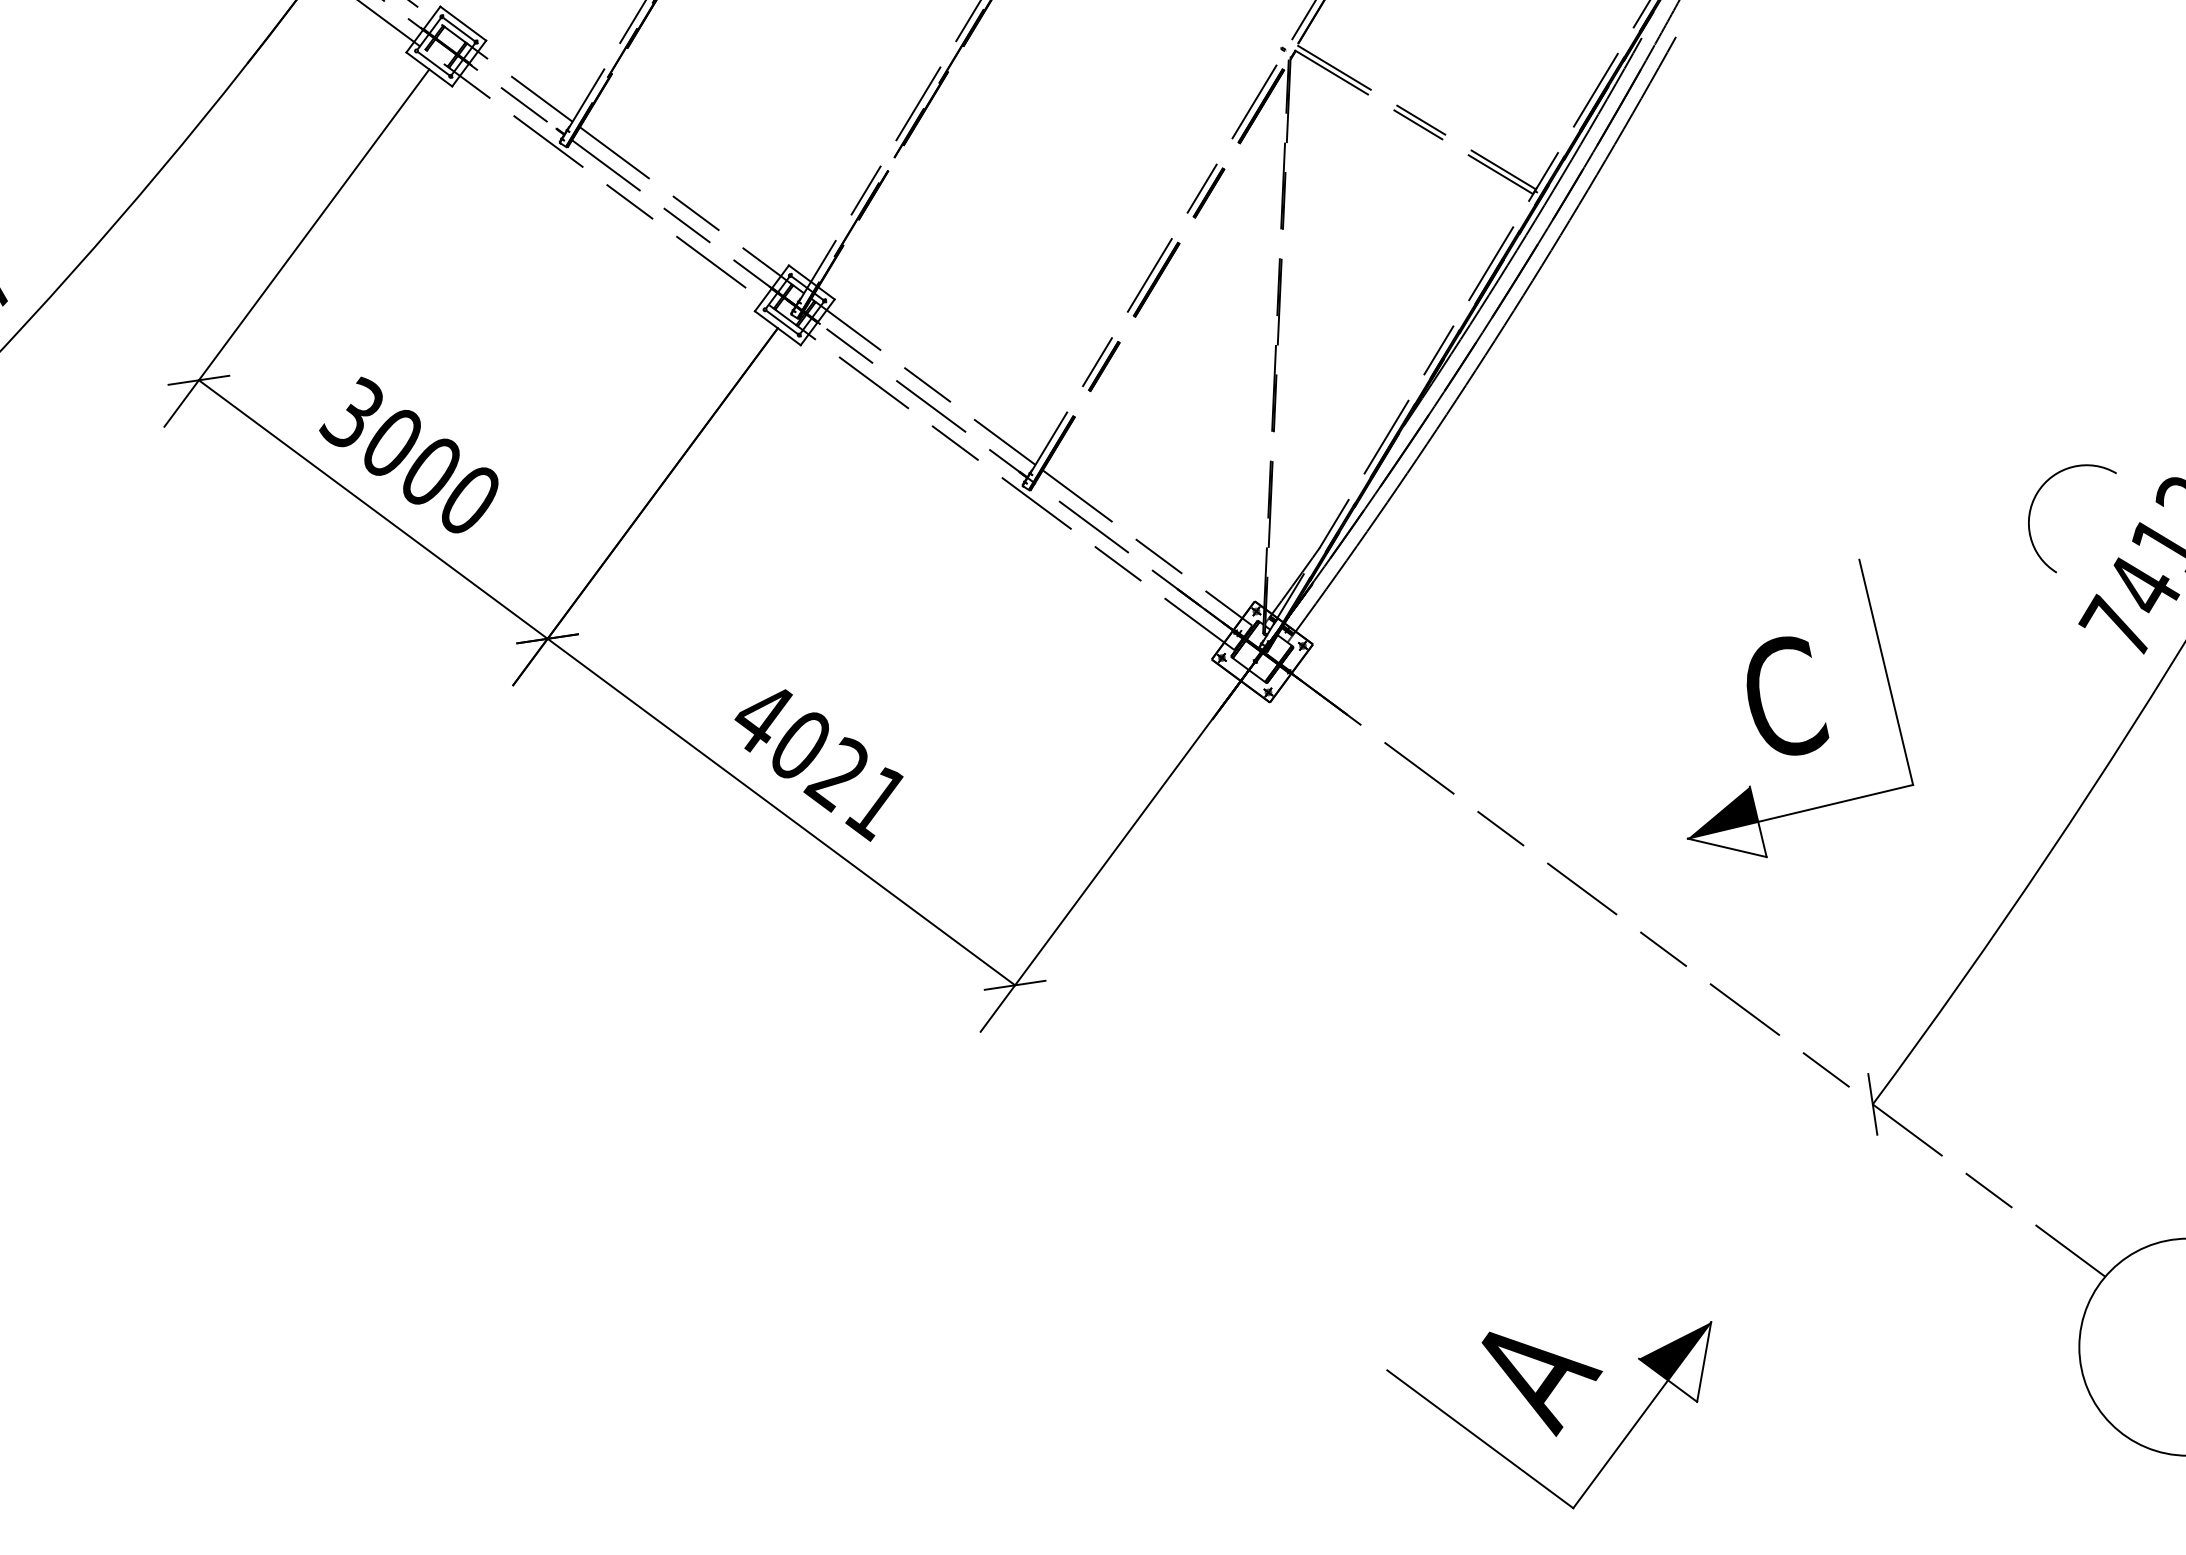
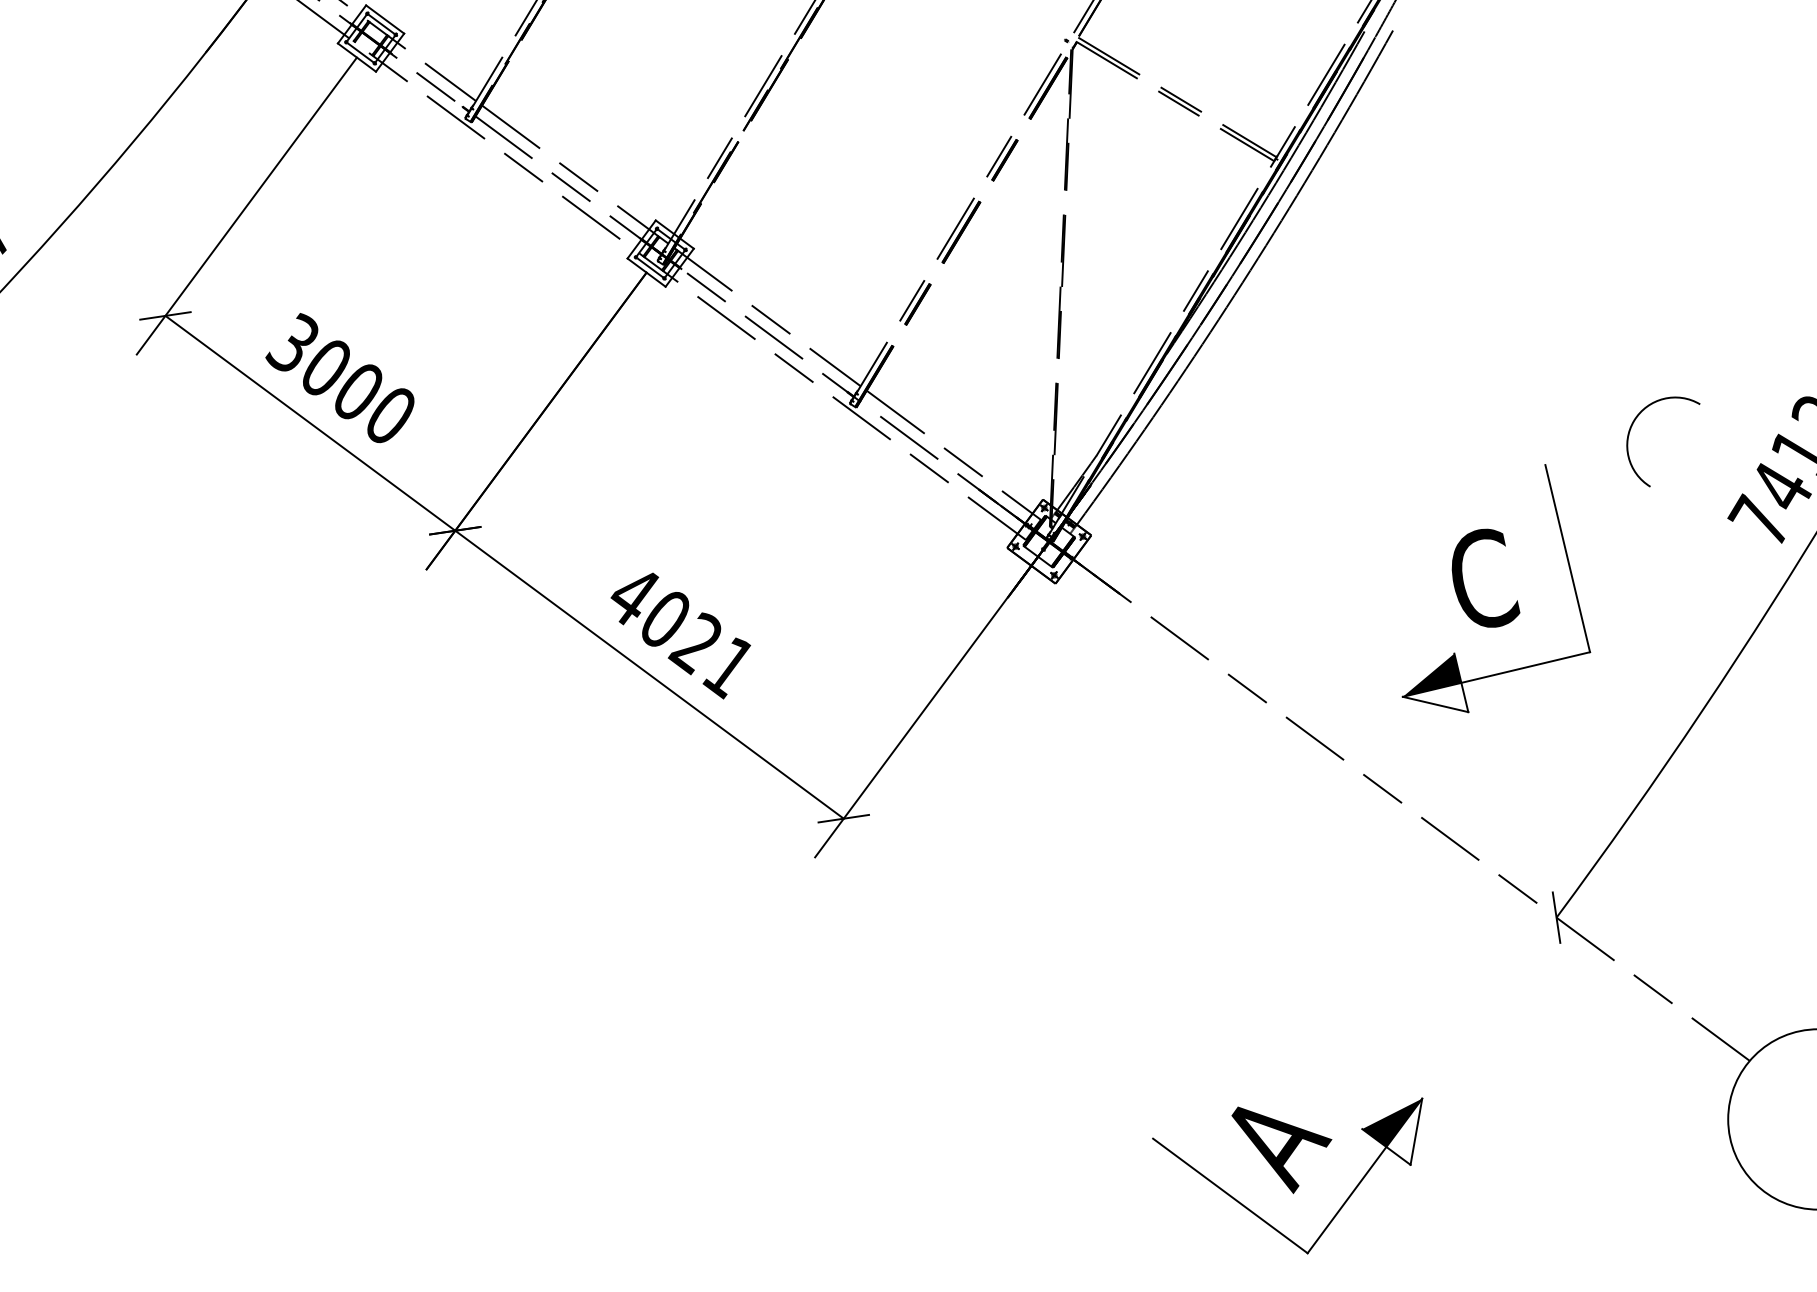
arc: (2035, 500) -> (1632, 426), moved

